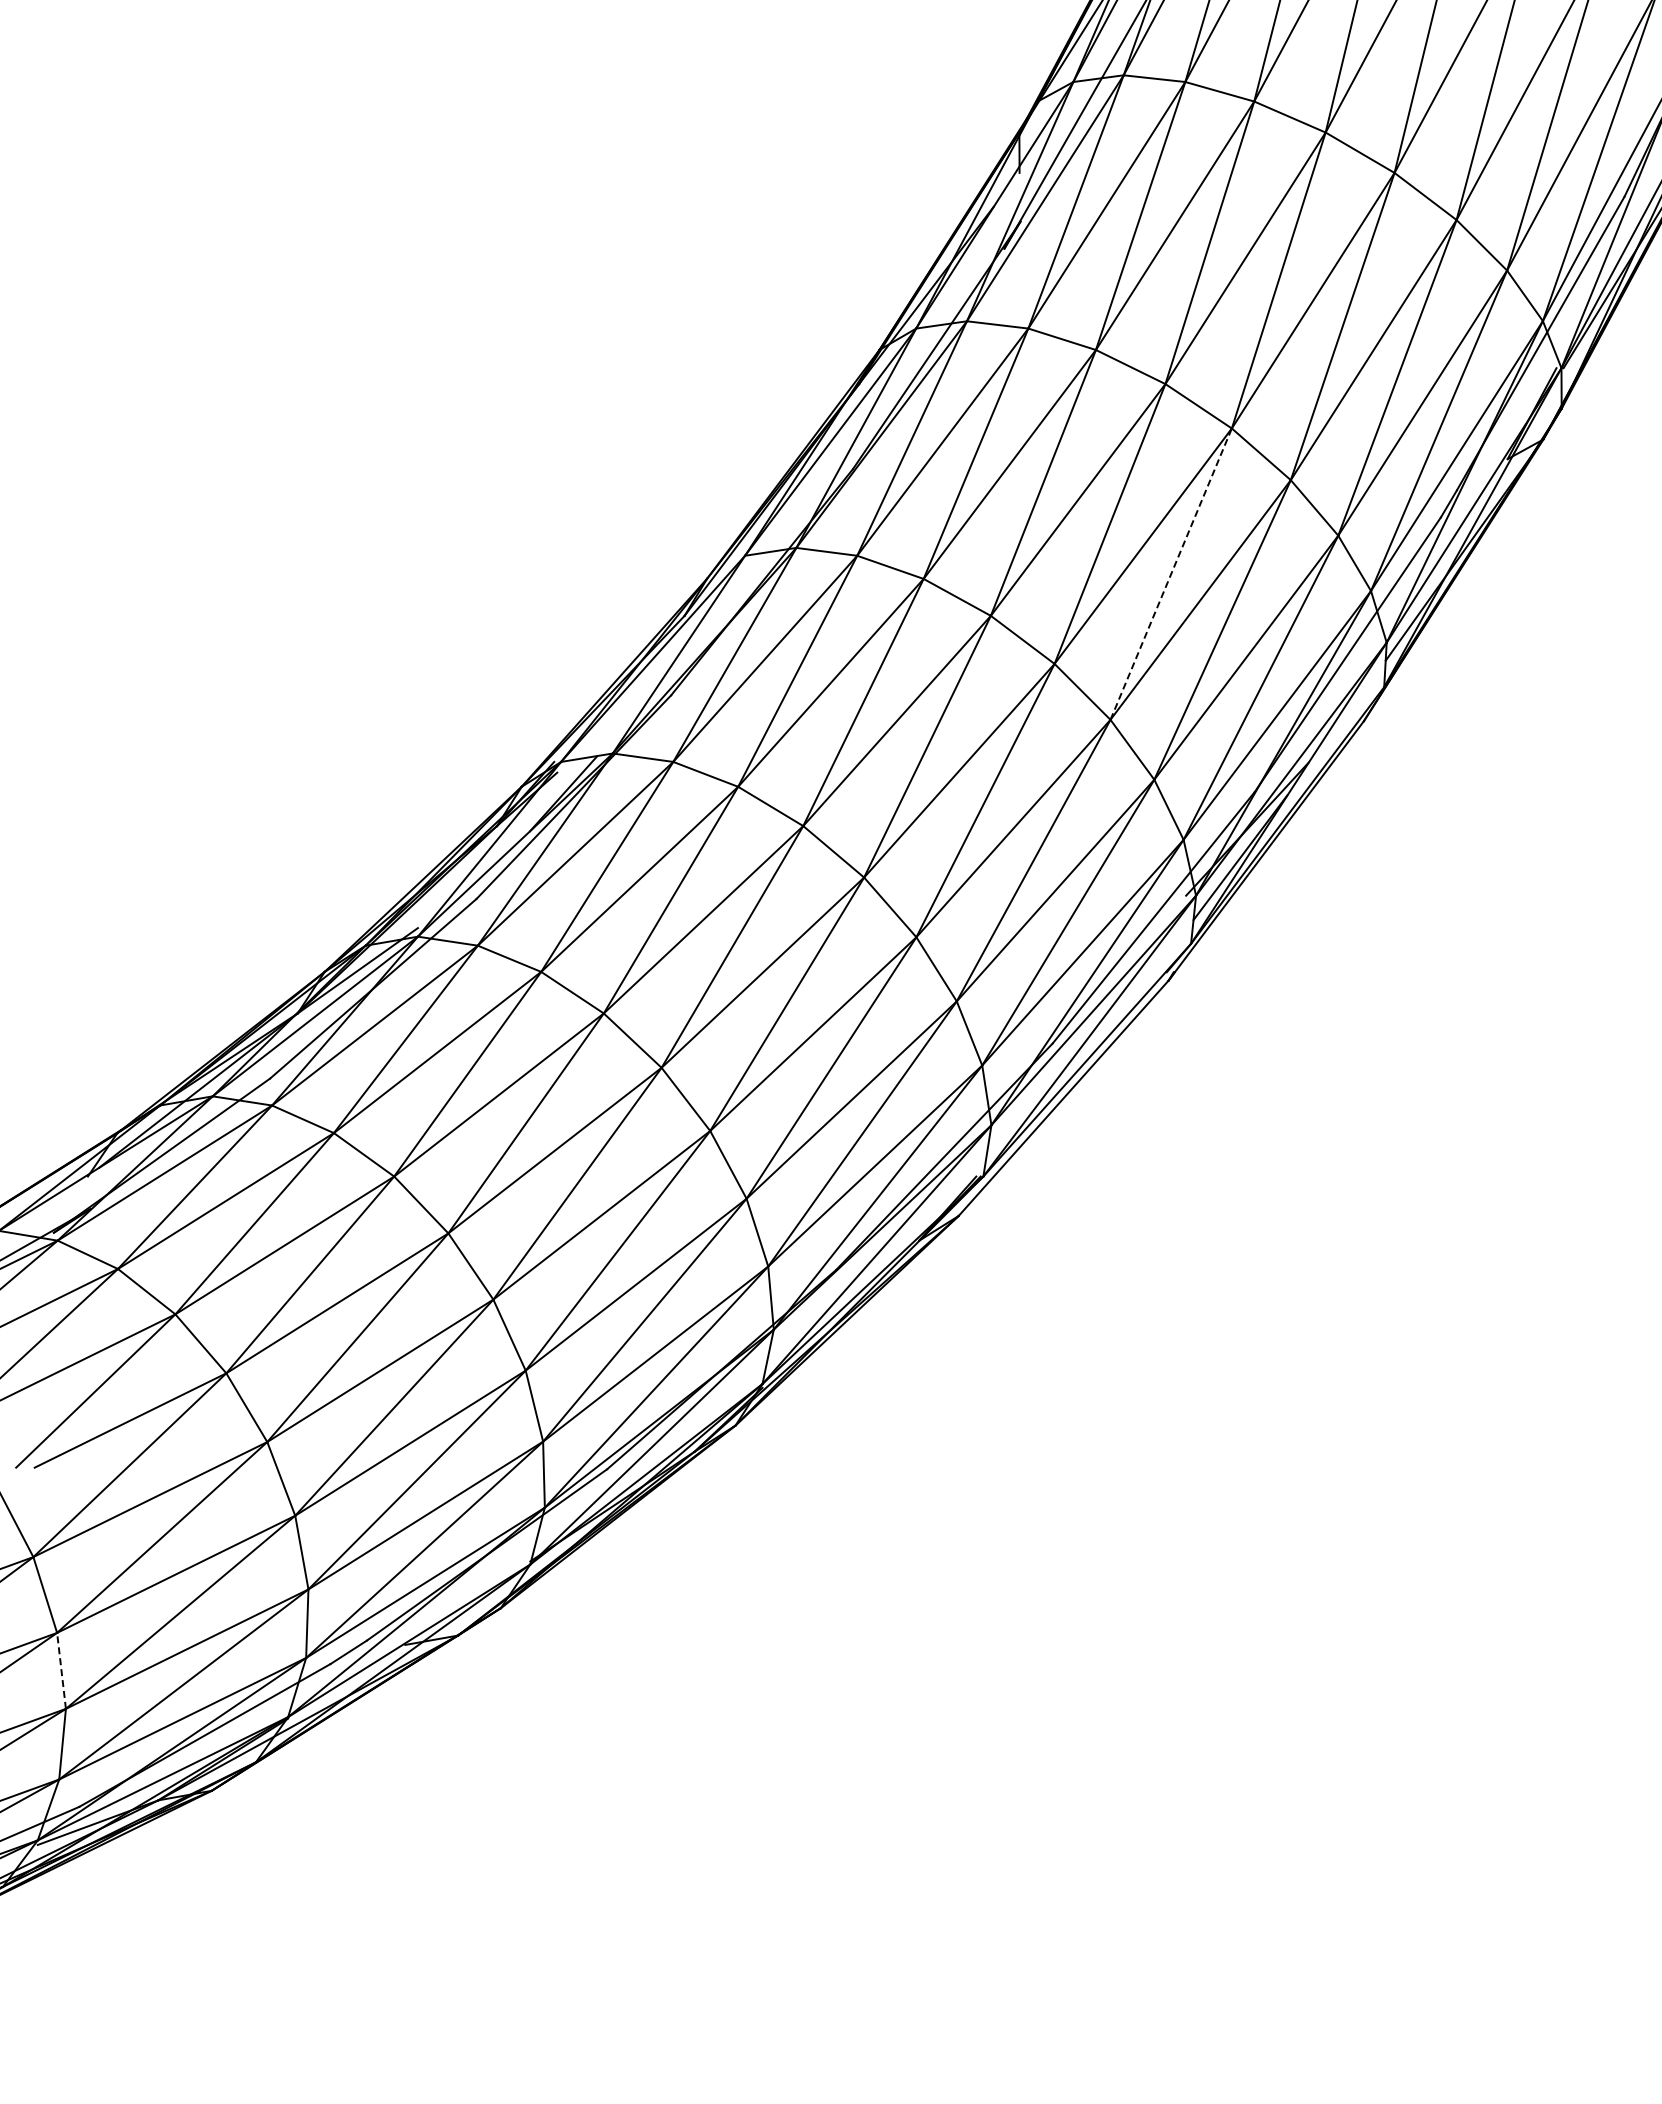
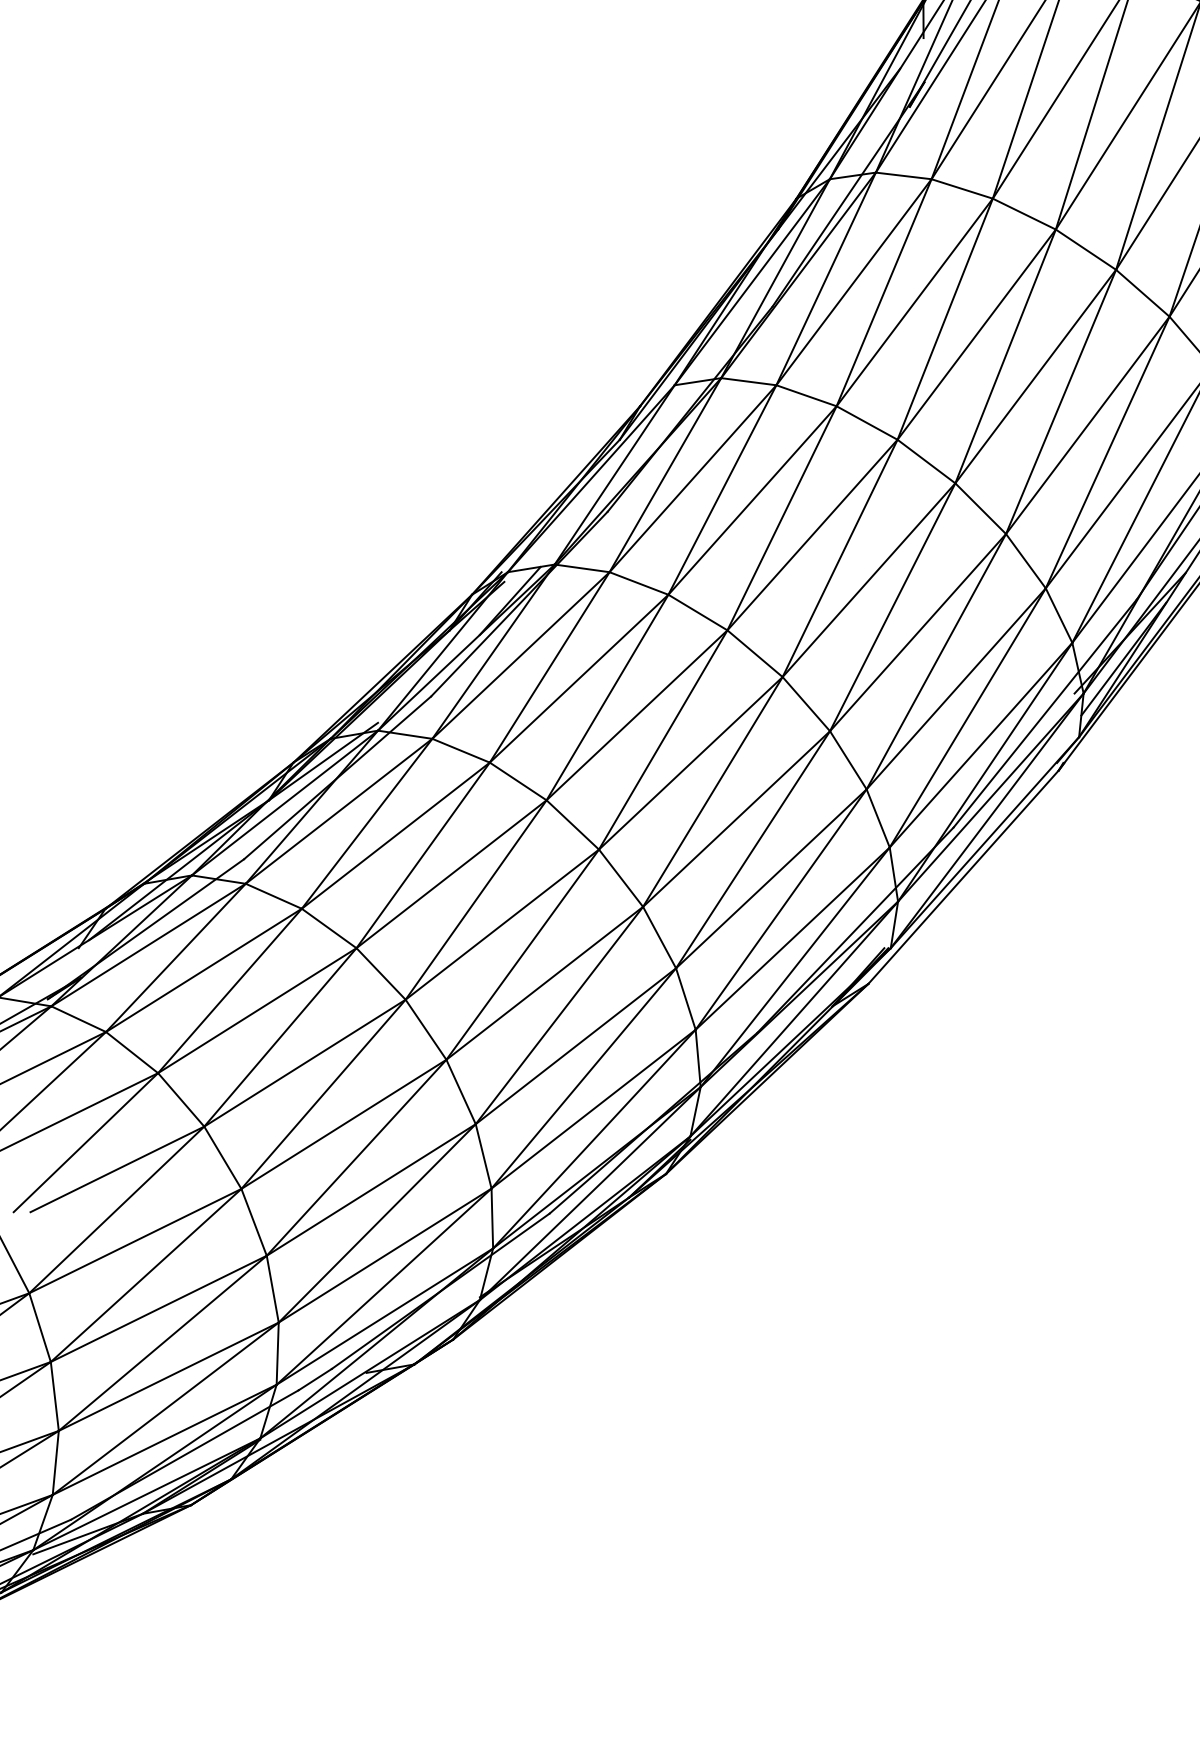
line: (1171, 574) -> (1061, 402), dashed -> solid
line: (61, 1670) -> (54, 1396), dashed -> solid

